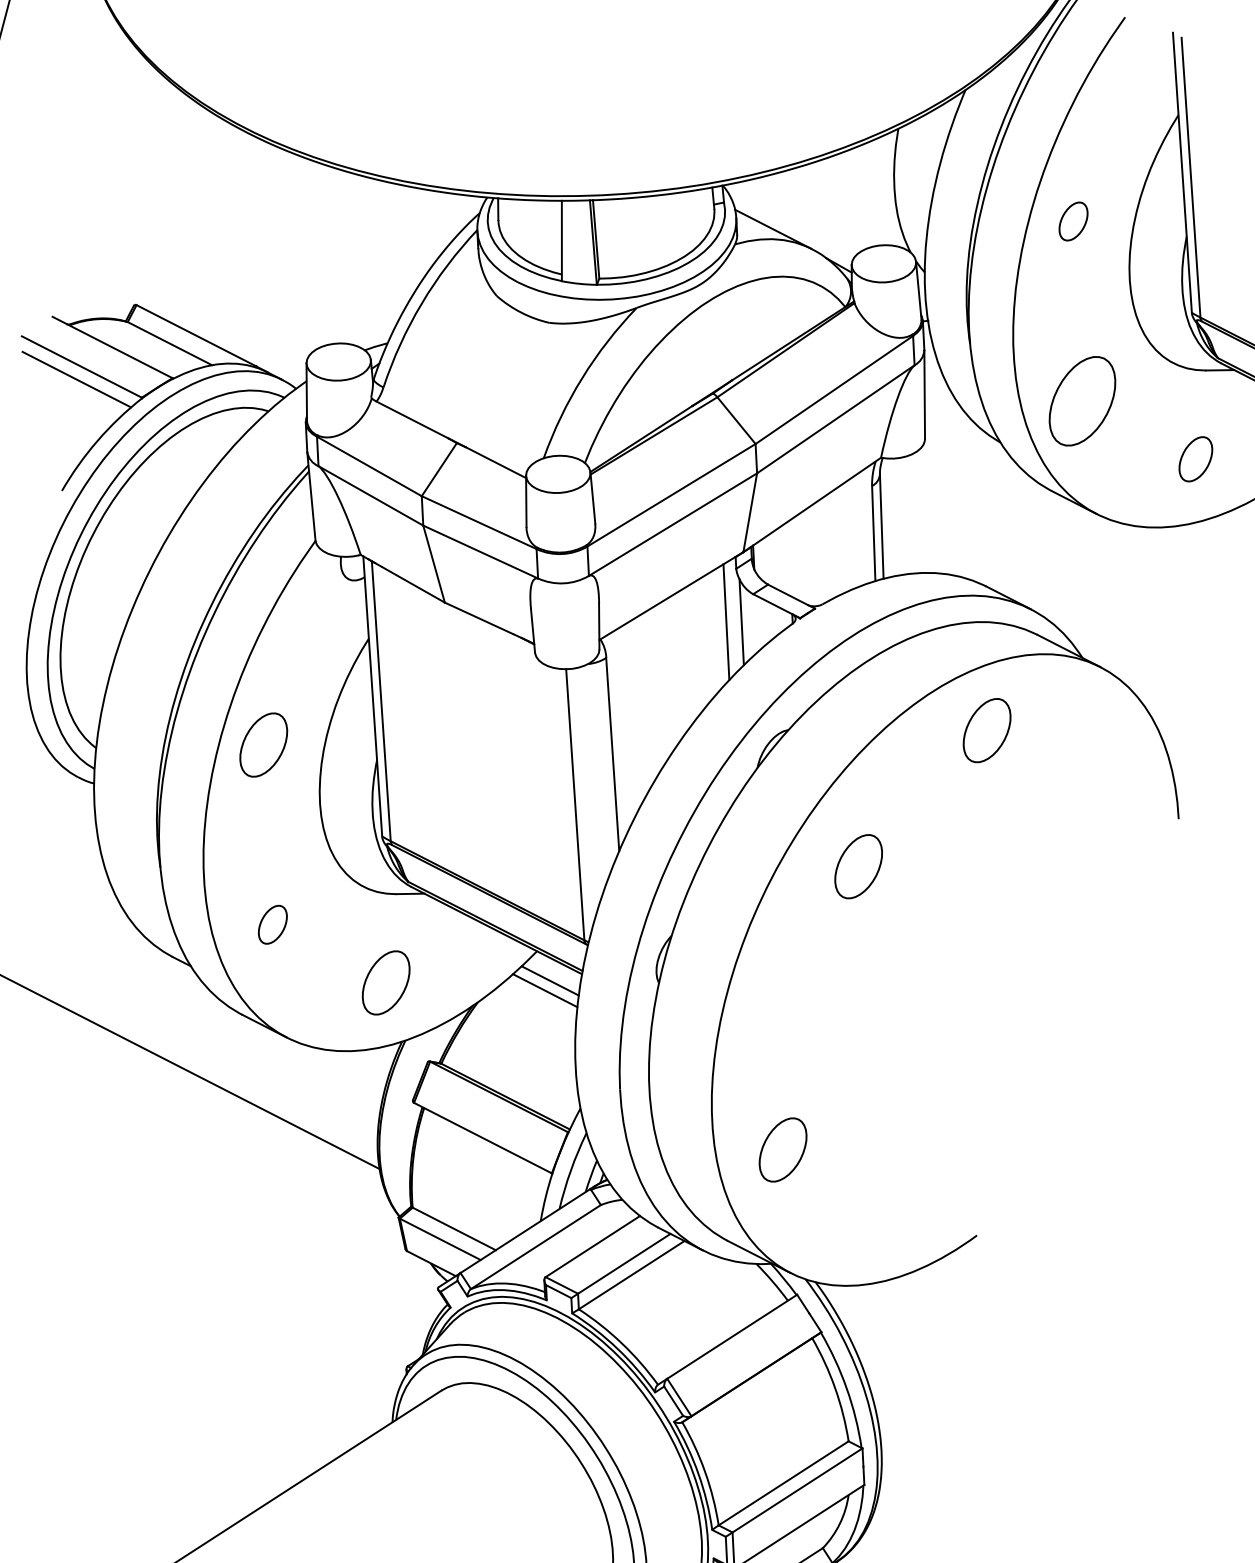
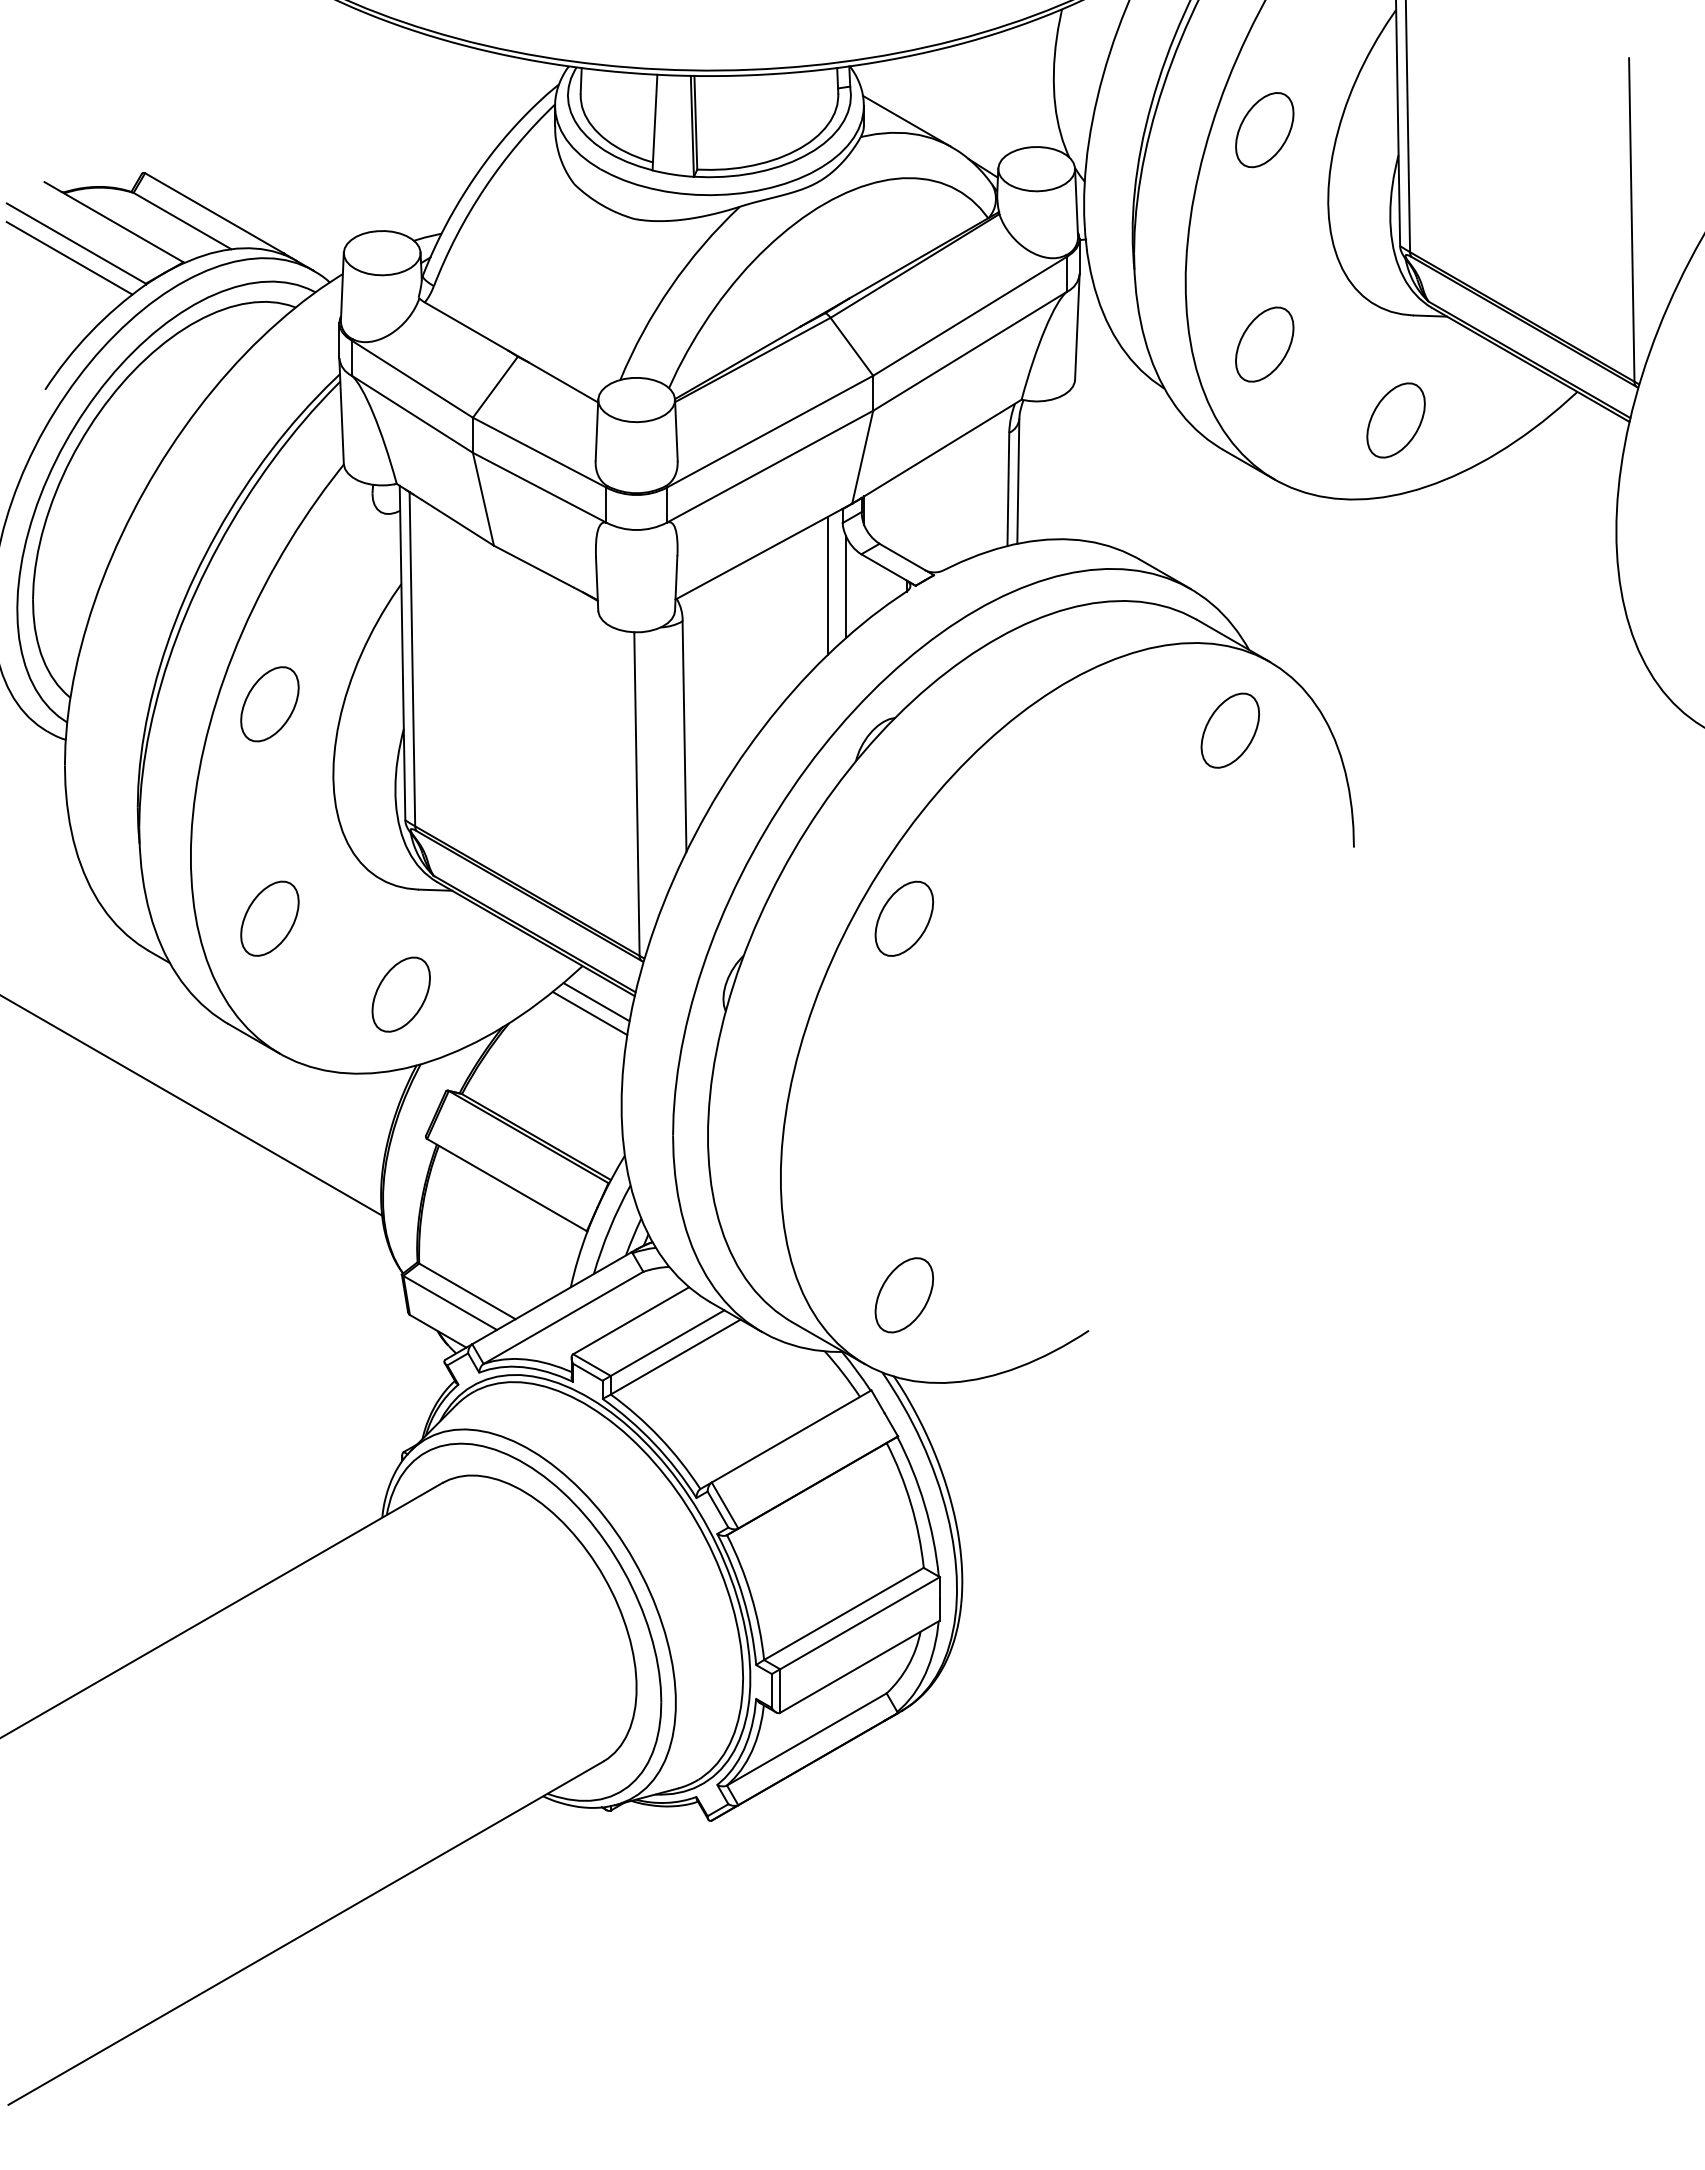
part: (1073, 221) -> (1264, 130), size x1.67
part: (1082, 401) -> (1264, 344), size x0.71
part: (1195, 459) -> (1395, 420), size x1.43
part: (986, 730) -> (1229, 730), moved
part: (858, 866) -> (904, 918), moved
part: (272, 924) -> (269, 918), size x1.67
part: (783, 1150) -> (904, 1295), moved

